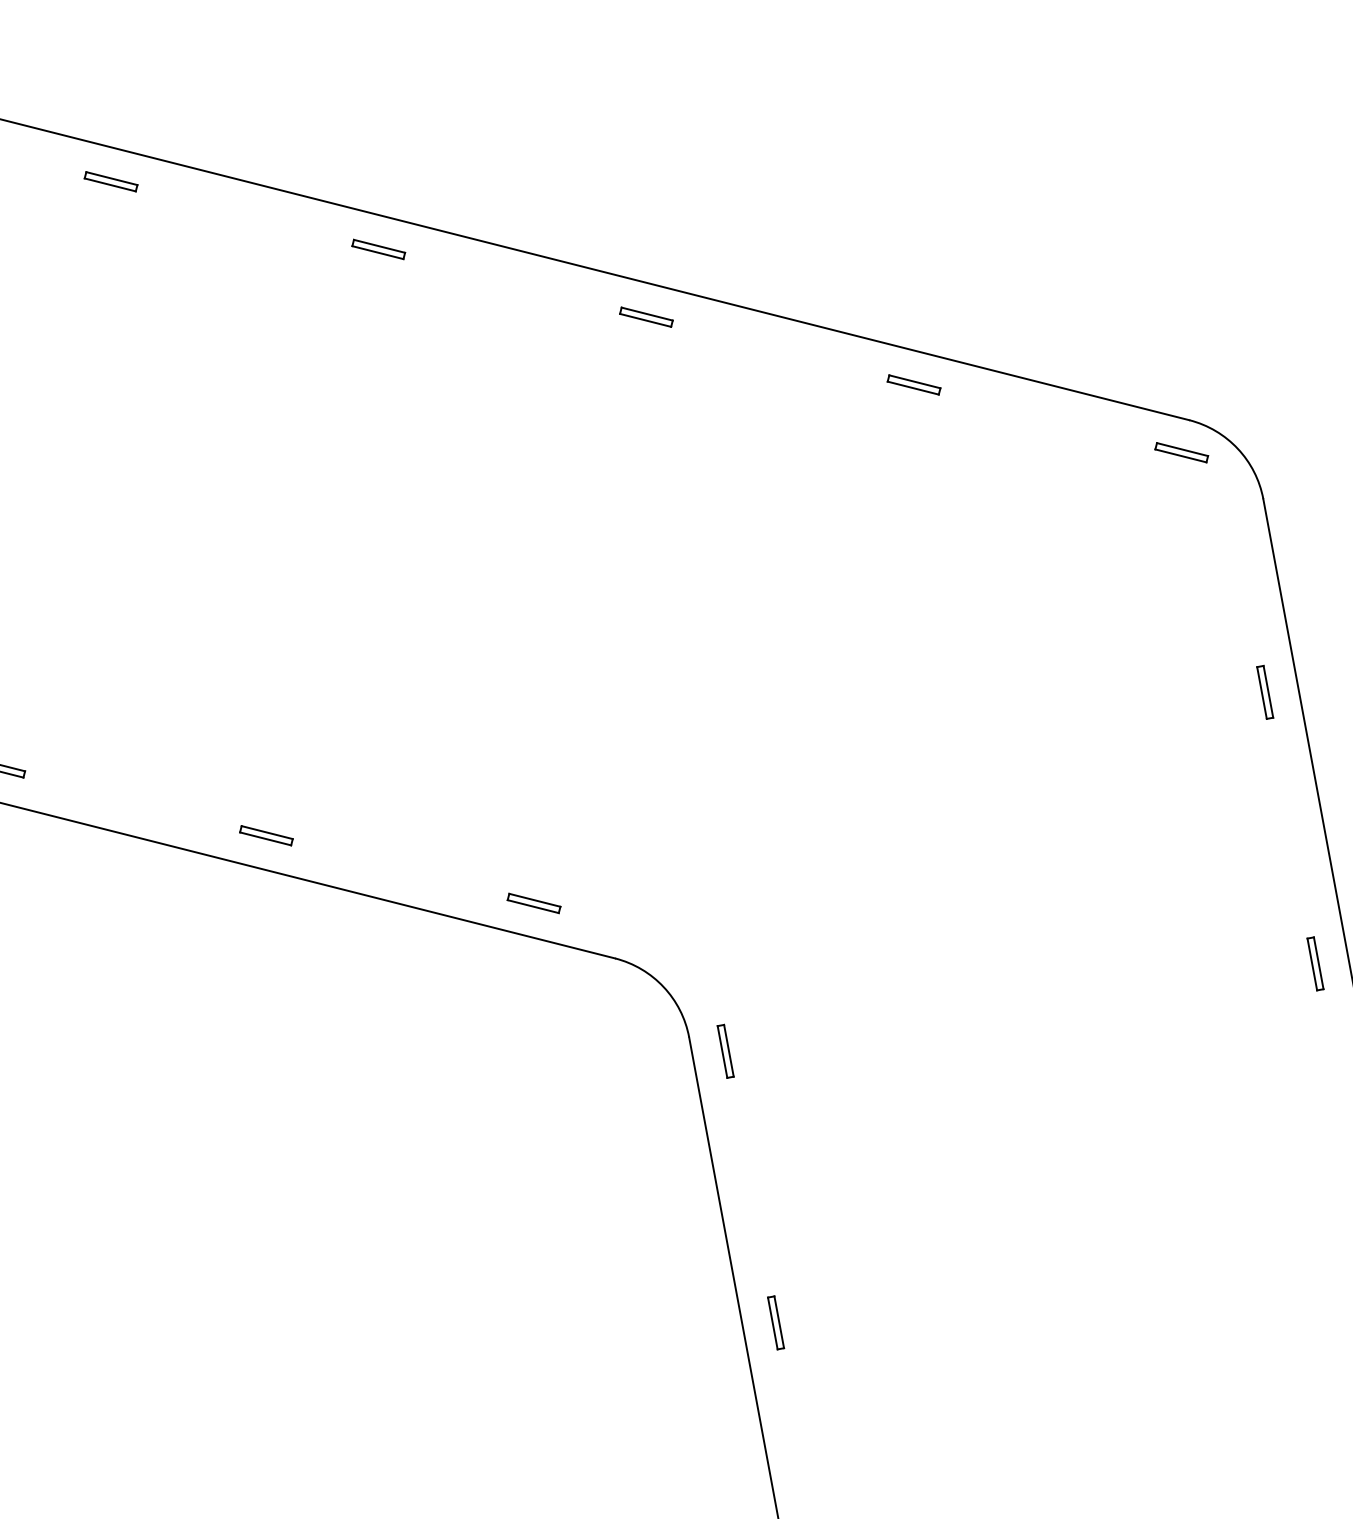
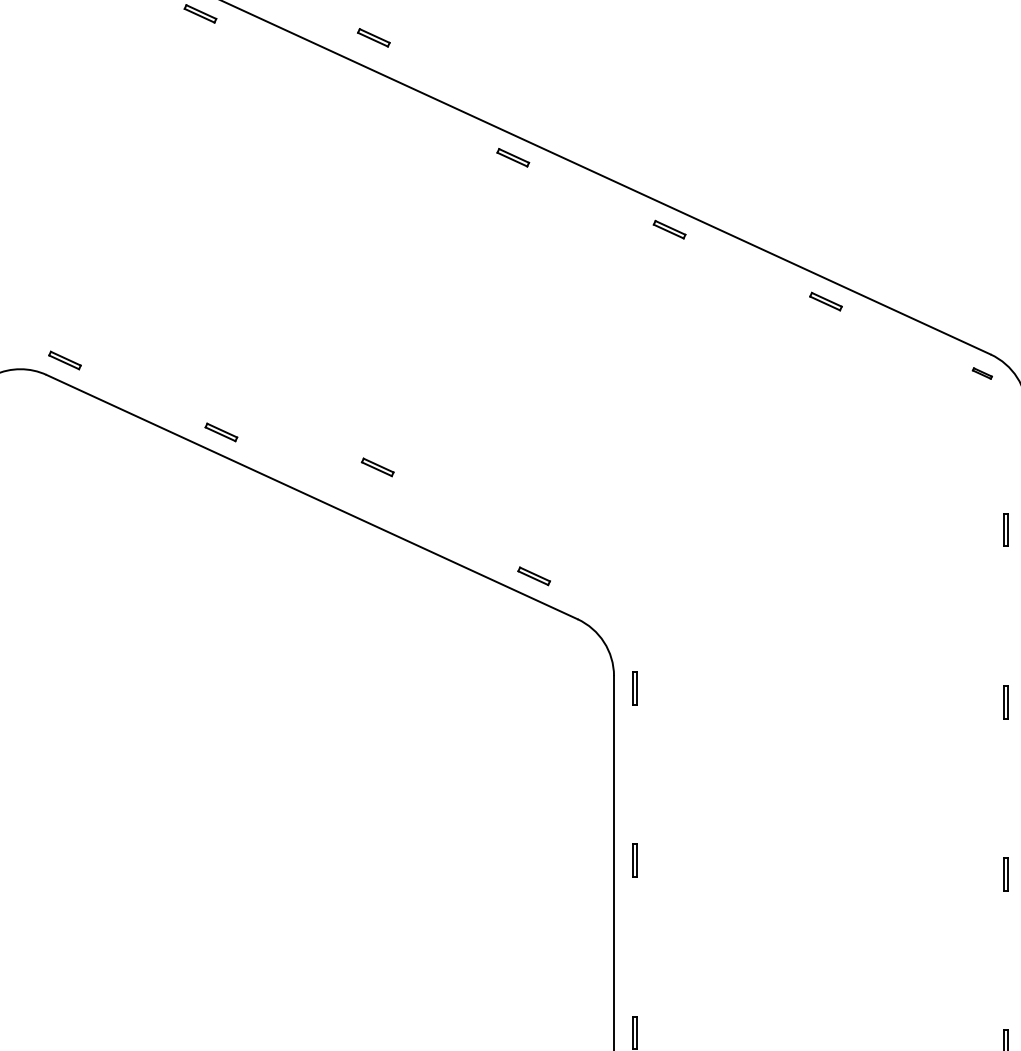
part: (110, 181) -> (373, 37), moved
part: (1181, 452) -> (982, 373), size x0.6
part: (265, 835) -> (377, 467), moved

